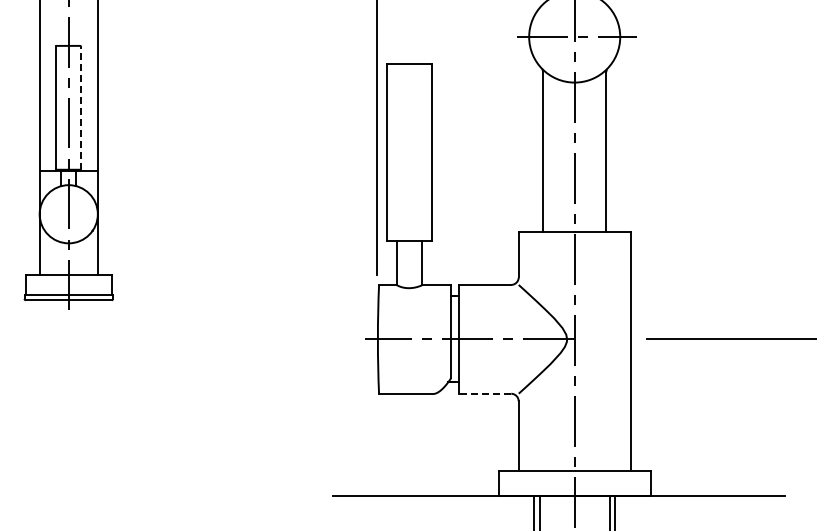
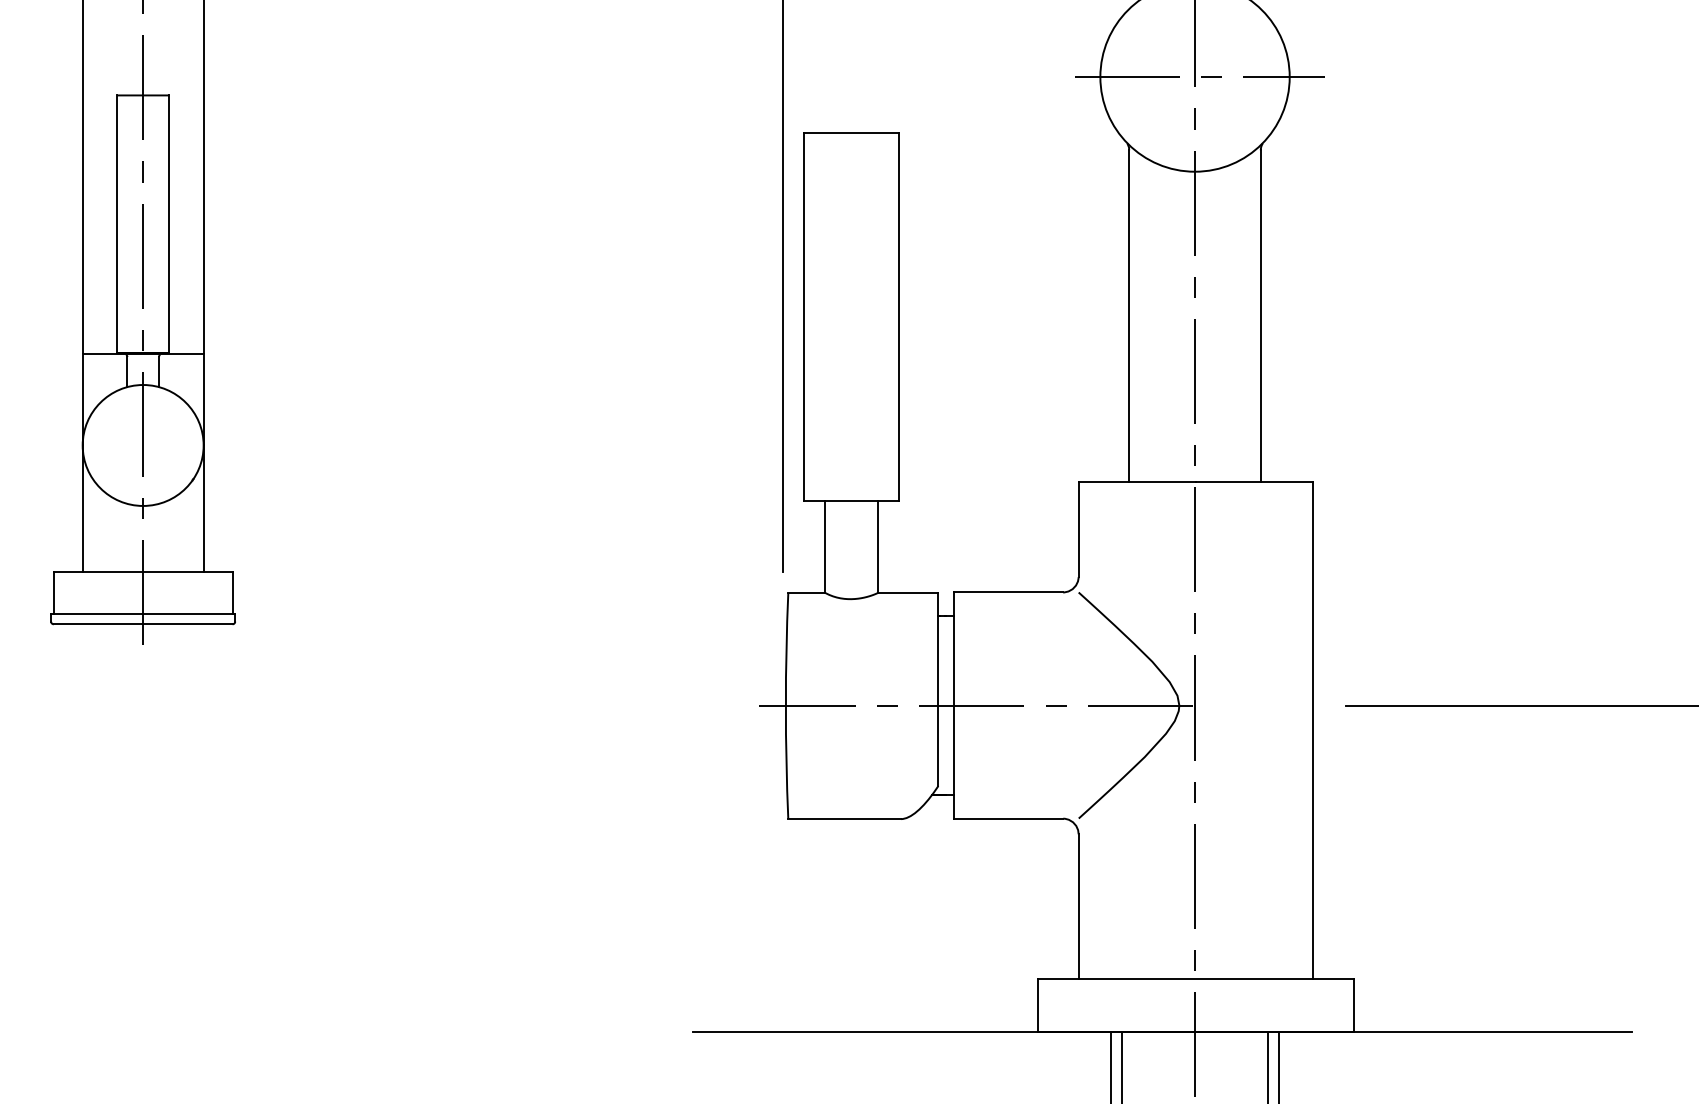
line: (81, 107) -> (169, 223), dashed -> solid
line: (484, 393) -> (1007, 818), dashed -> solid

